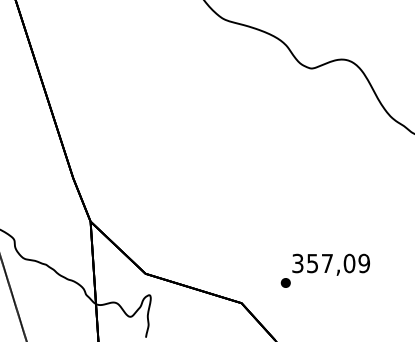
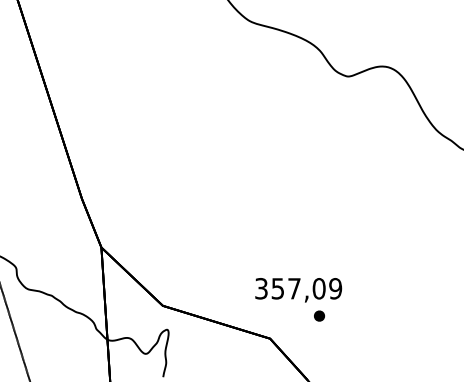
text: (330, 264) -> (297, 289), moved

